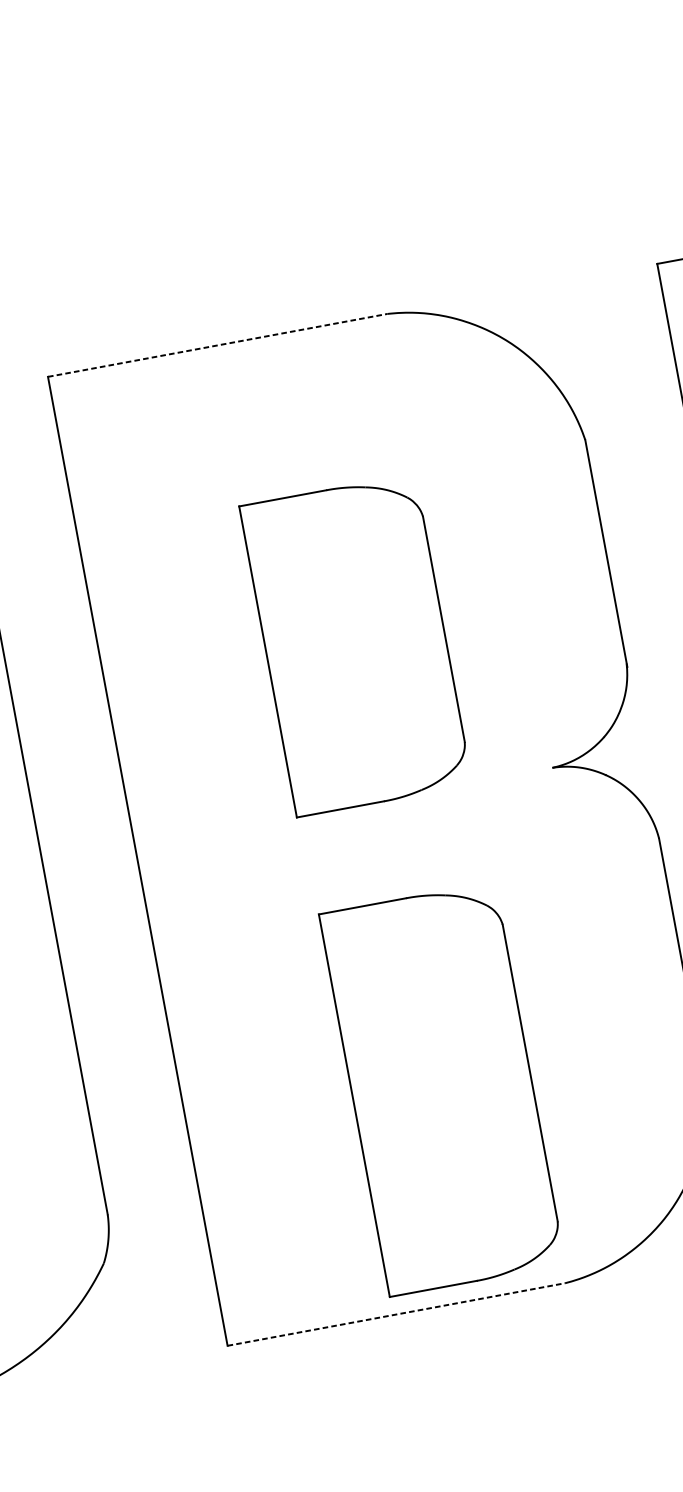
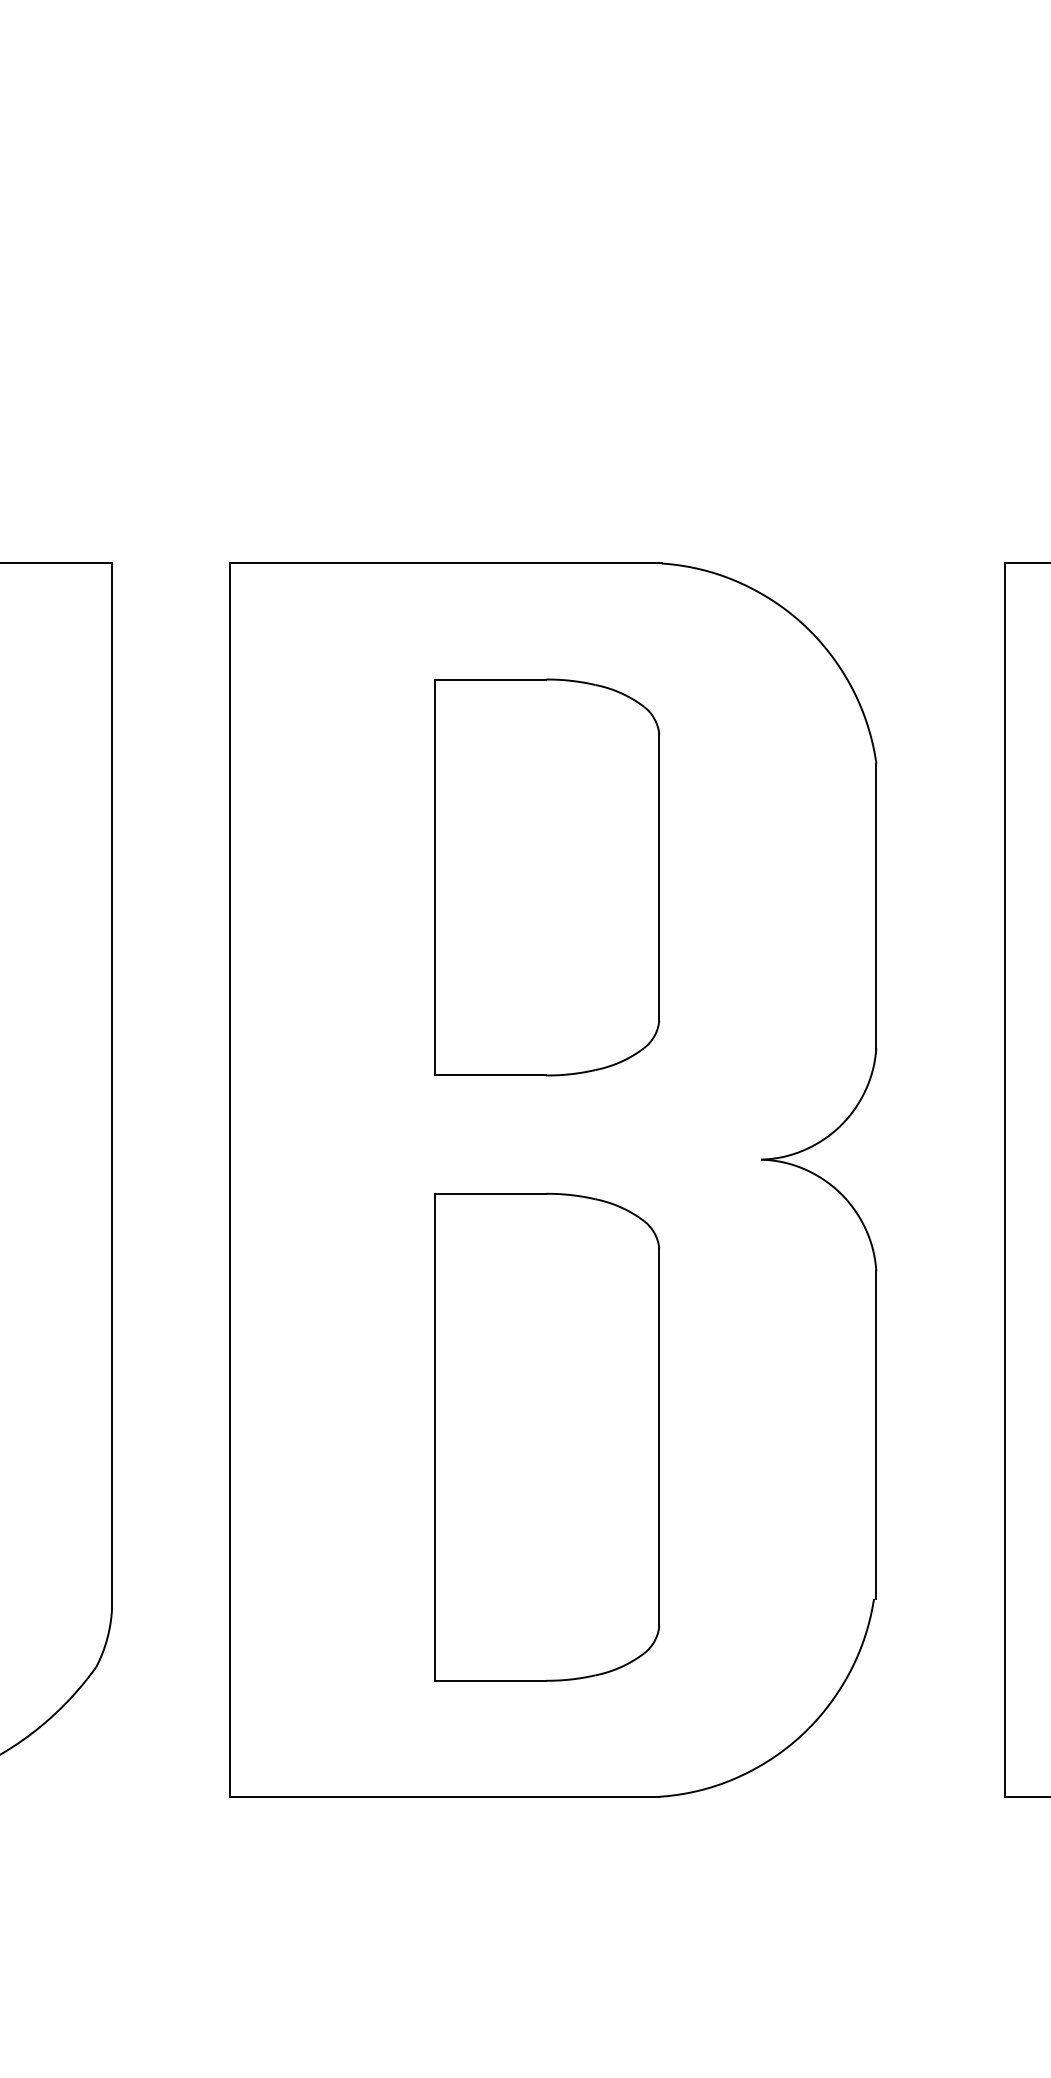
line: (217, 345) -> (445, 563), dashed -> solid
part: (356, 645) -> (547, 877), moved
part: (442, 1088) -> (547, 1436), moved
line: (396, 1314) -> (444, 1796), dashed -> solid

